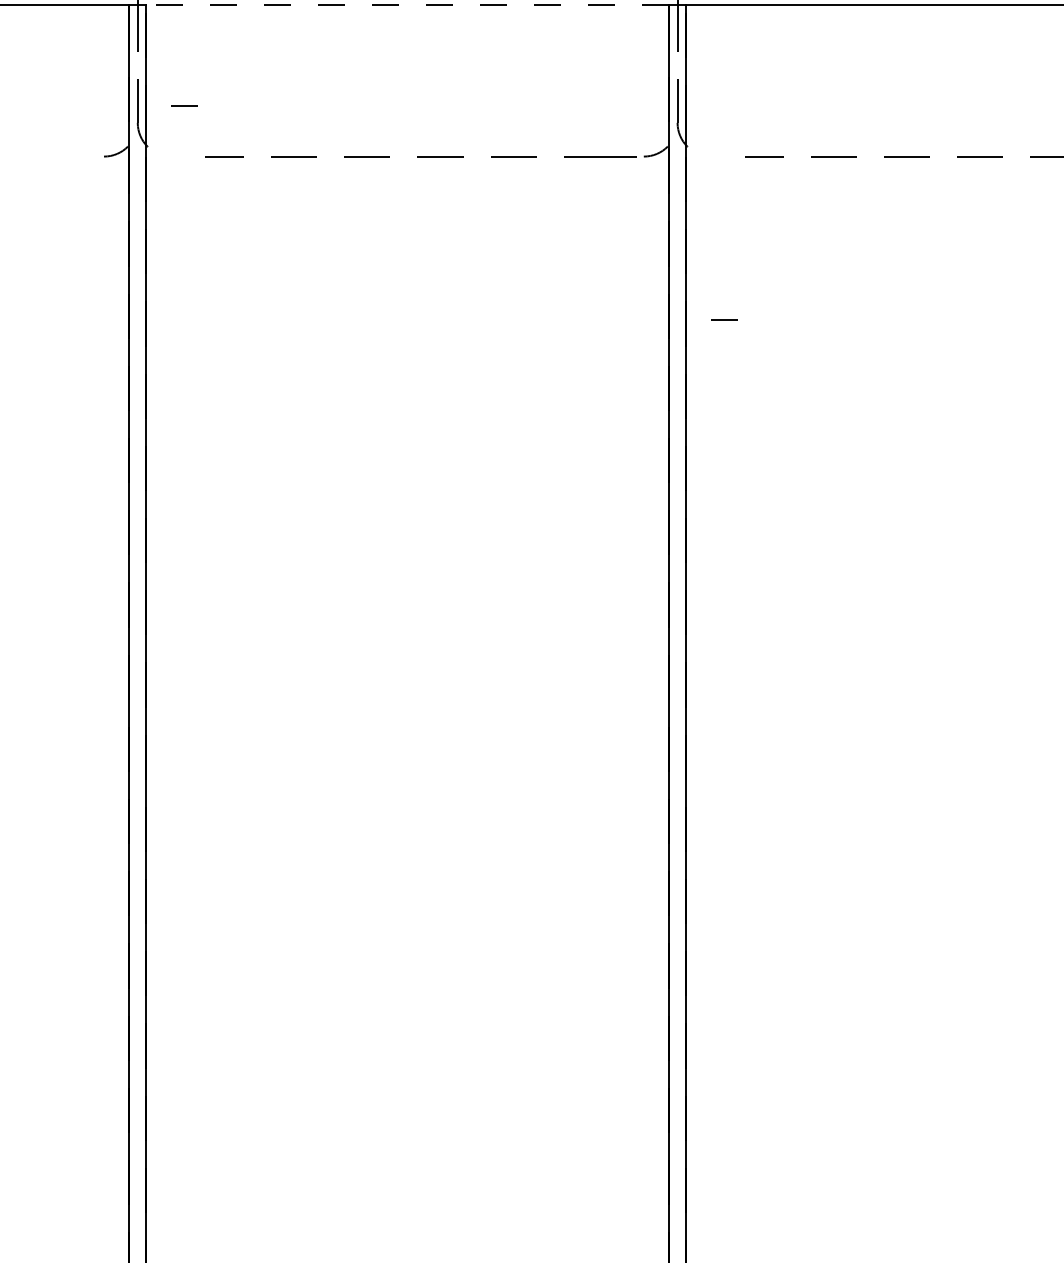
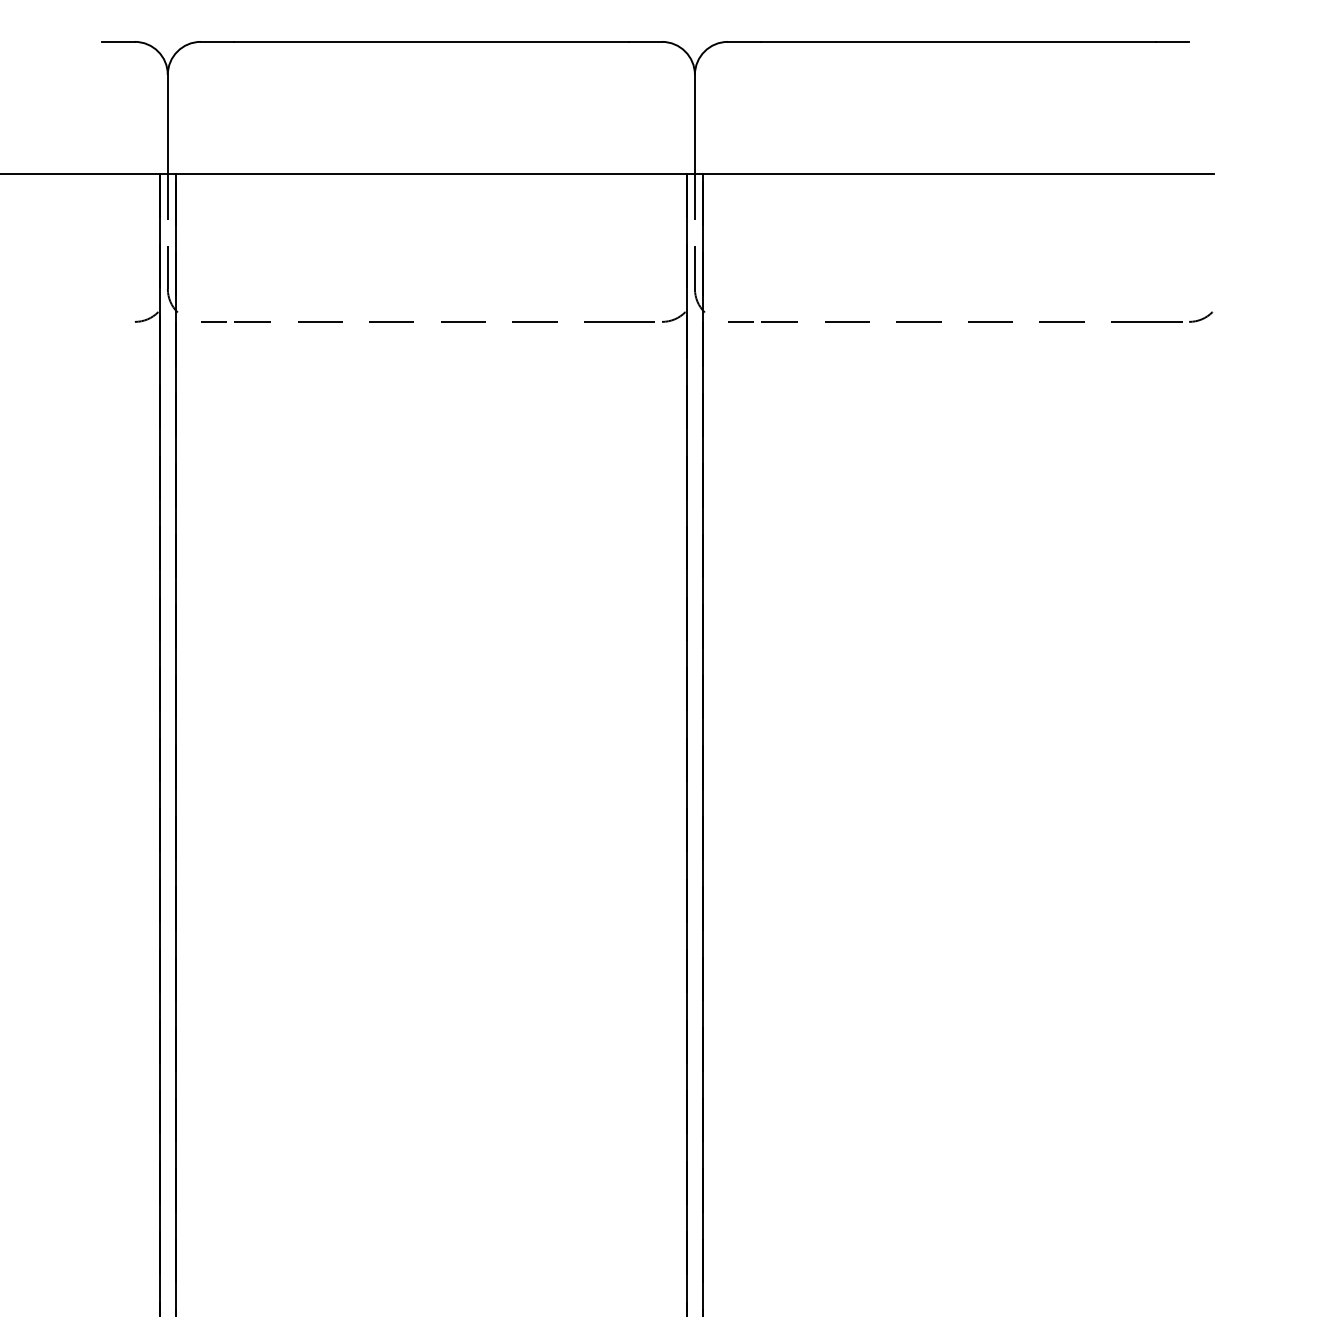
line: (406, 4) -> (430, 173), dashed -> solid
line: (184, 105) -> (213, 321), moved
line: (724, 320) -> (740, 321), moved

